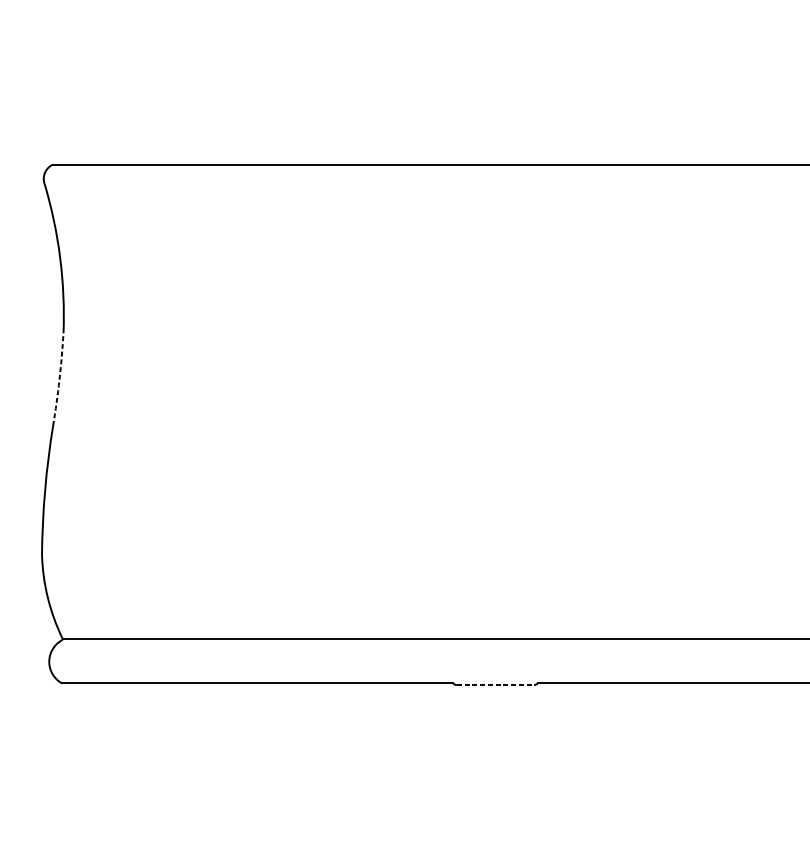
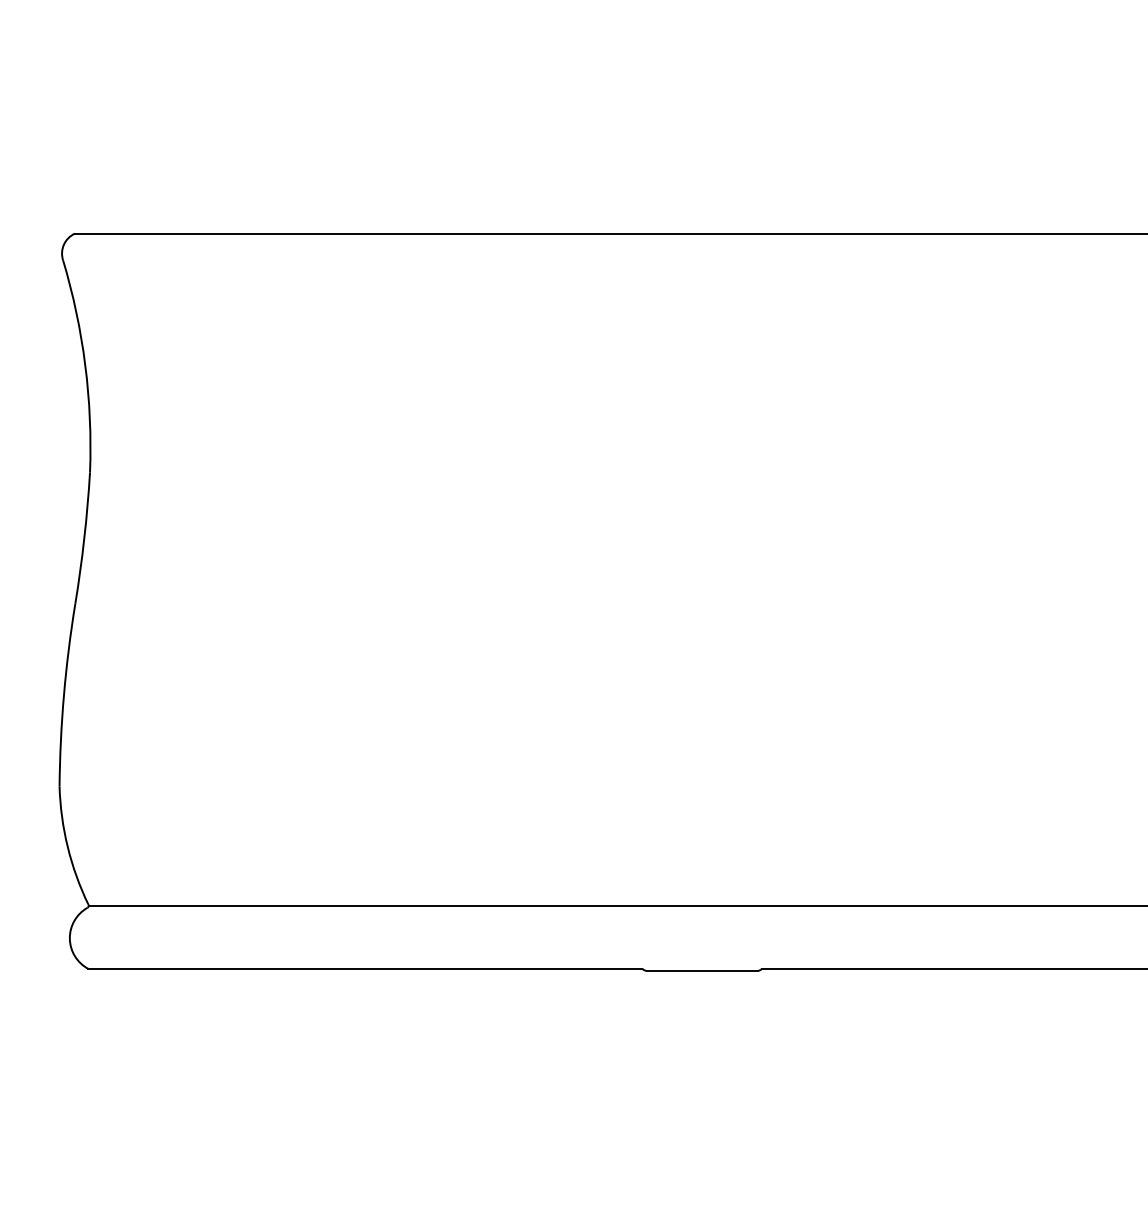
arc: (59, 379) -> (84, 538), dashed -> solid
line: (495, 685) -> (702, 971), dashed -> solid

